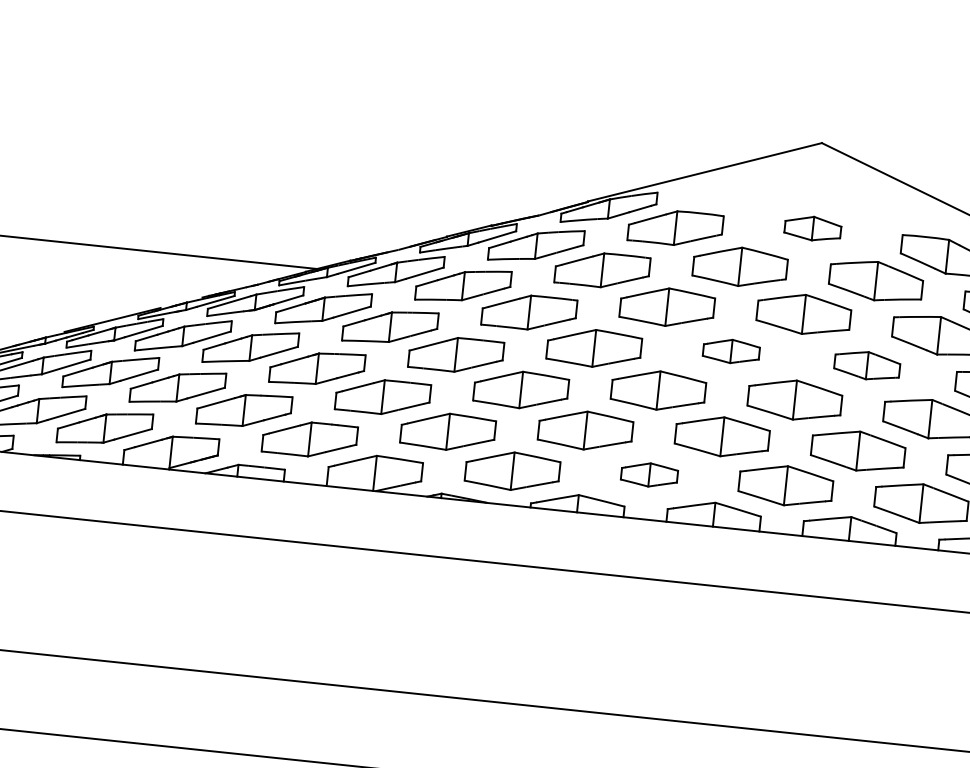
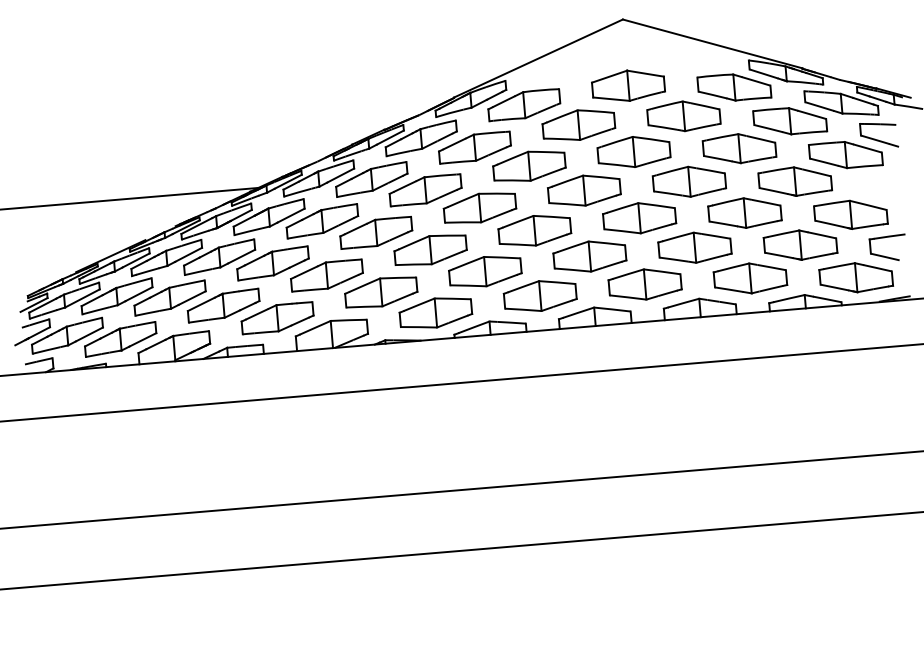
part: (813, 228) -> (628, 85), size x1.67
part: (731, 351) -> (584, 190), size x1.67
part: (867, 365) -> (689, 181), size x1.43
part: (648, 474) -> (539, 295), size x1.67

